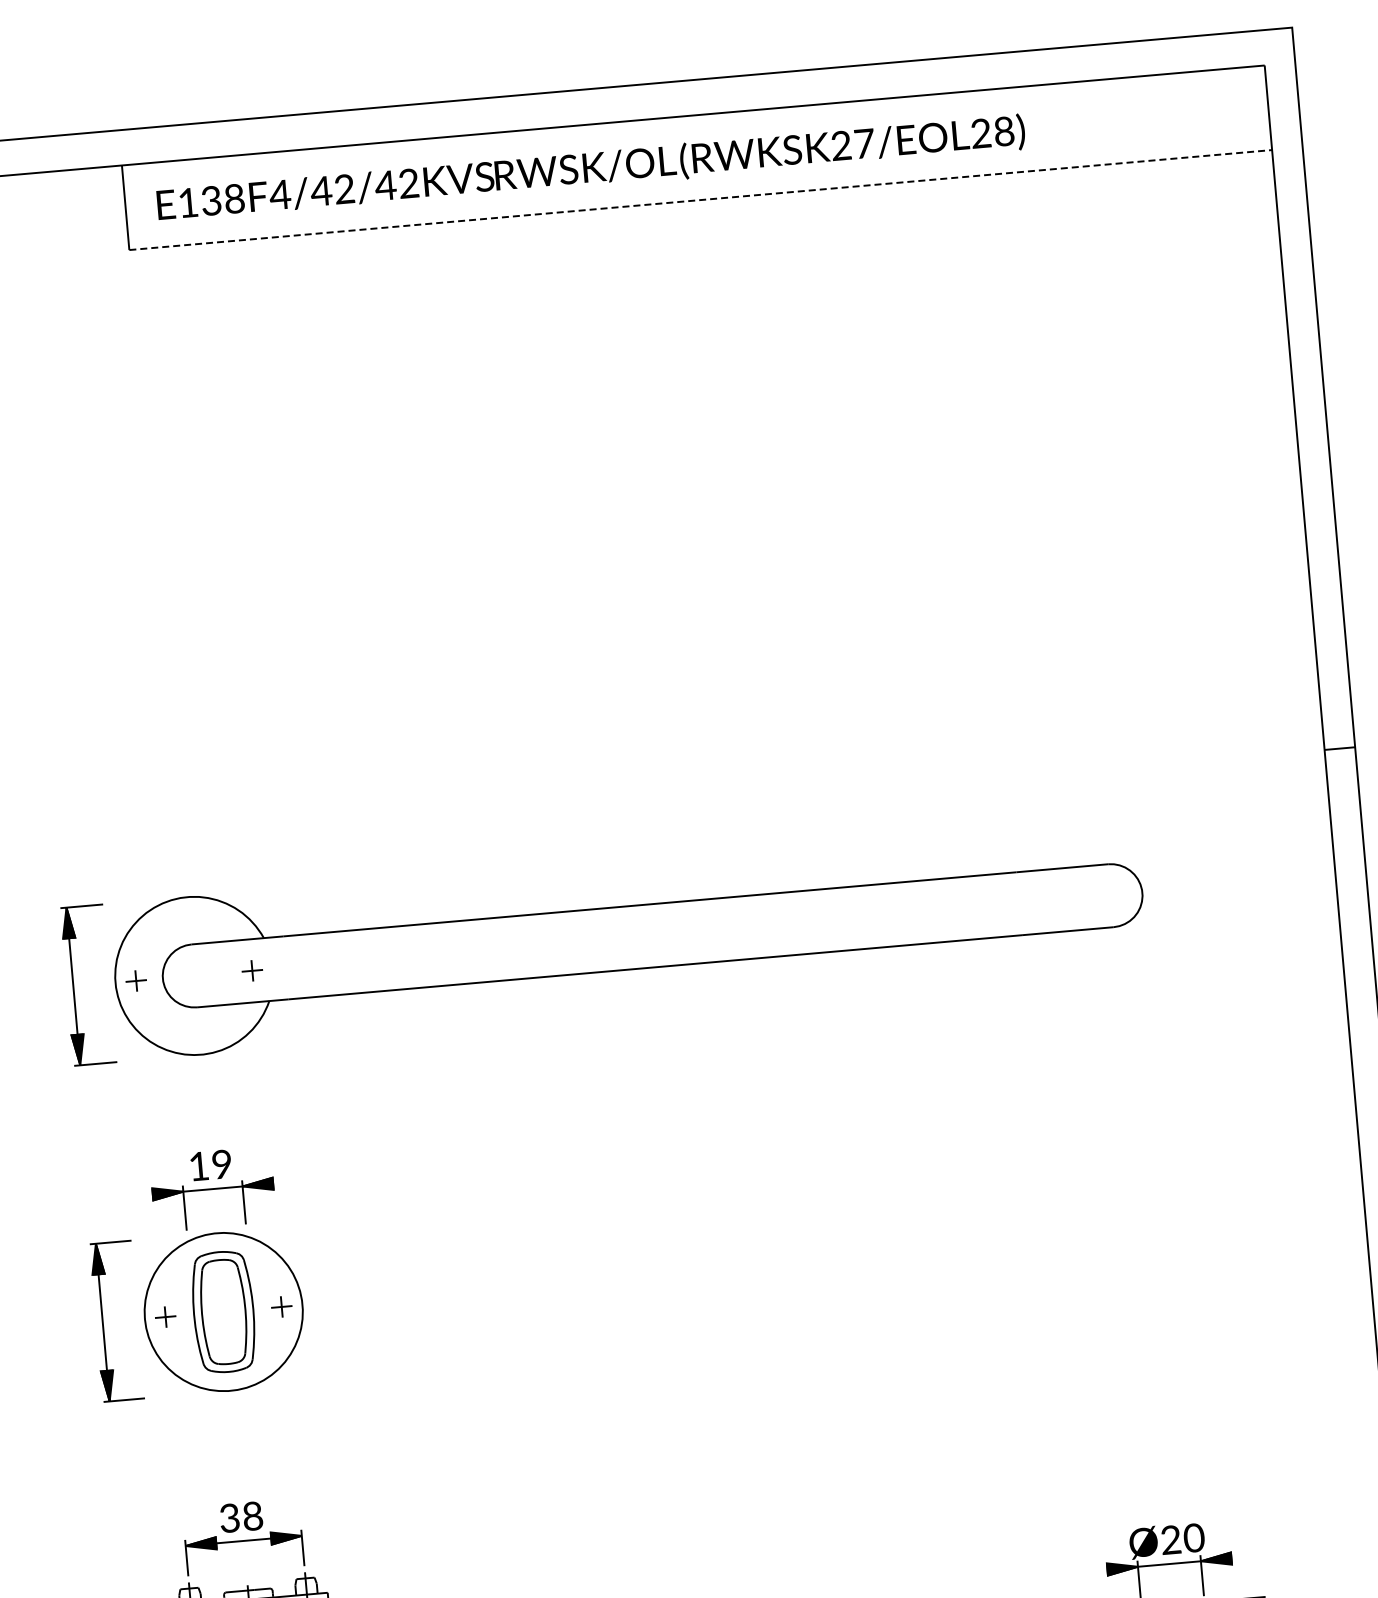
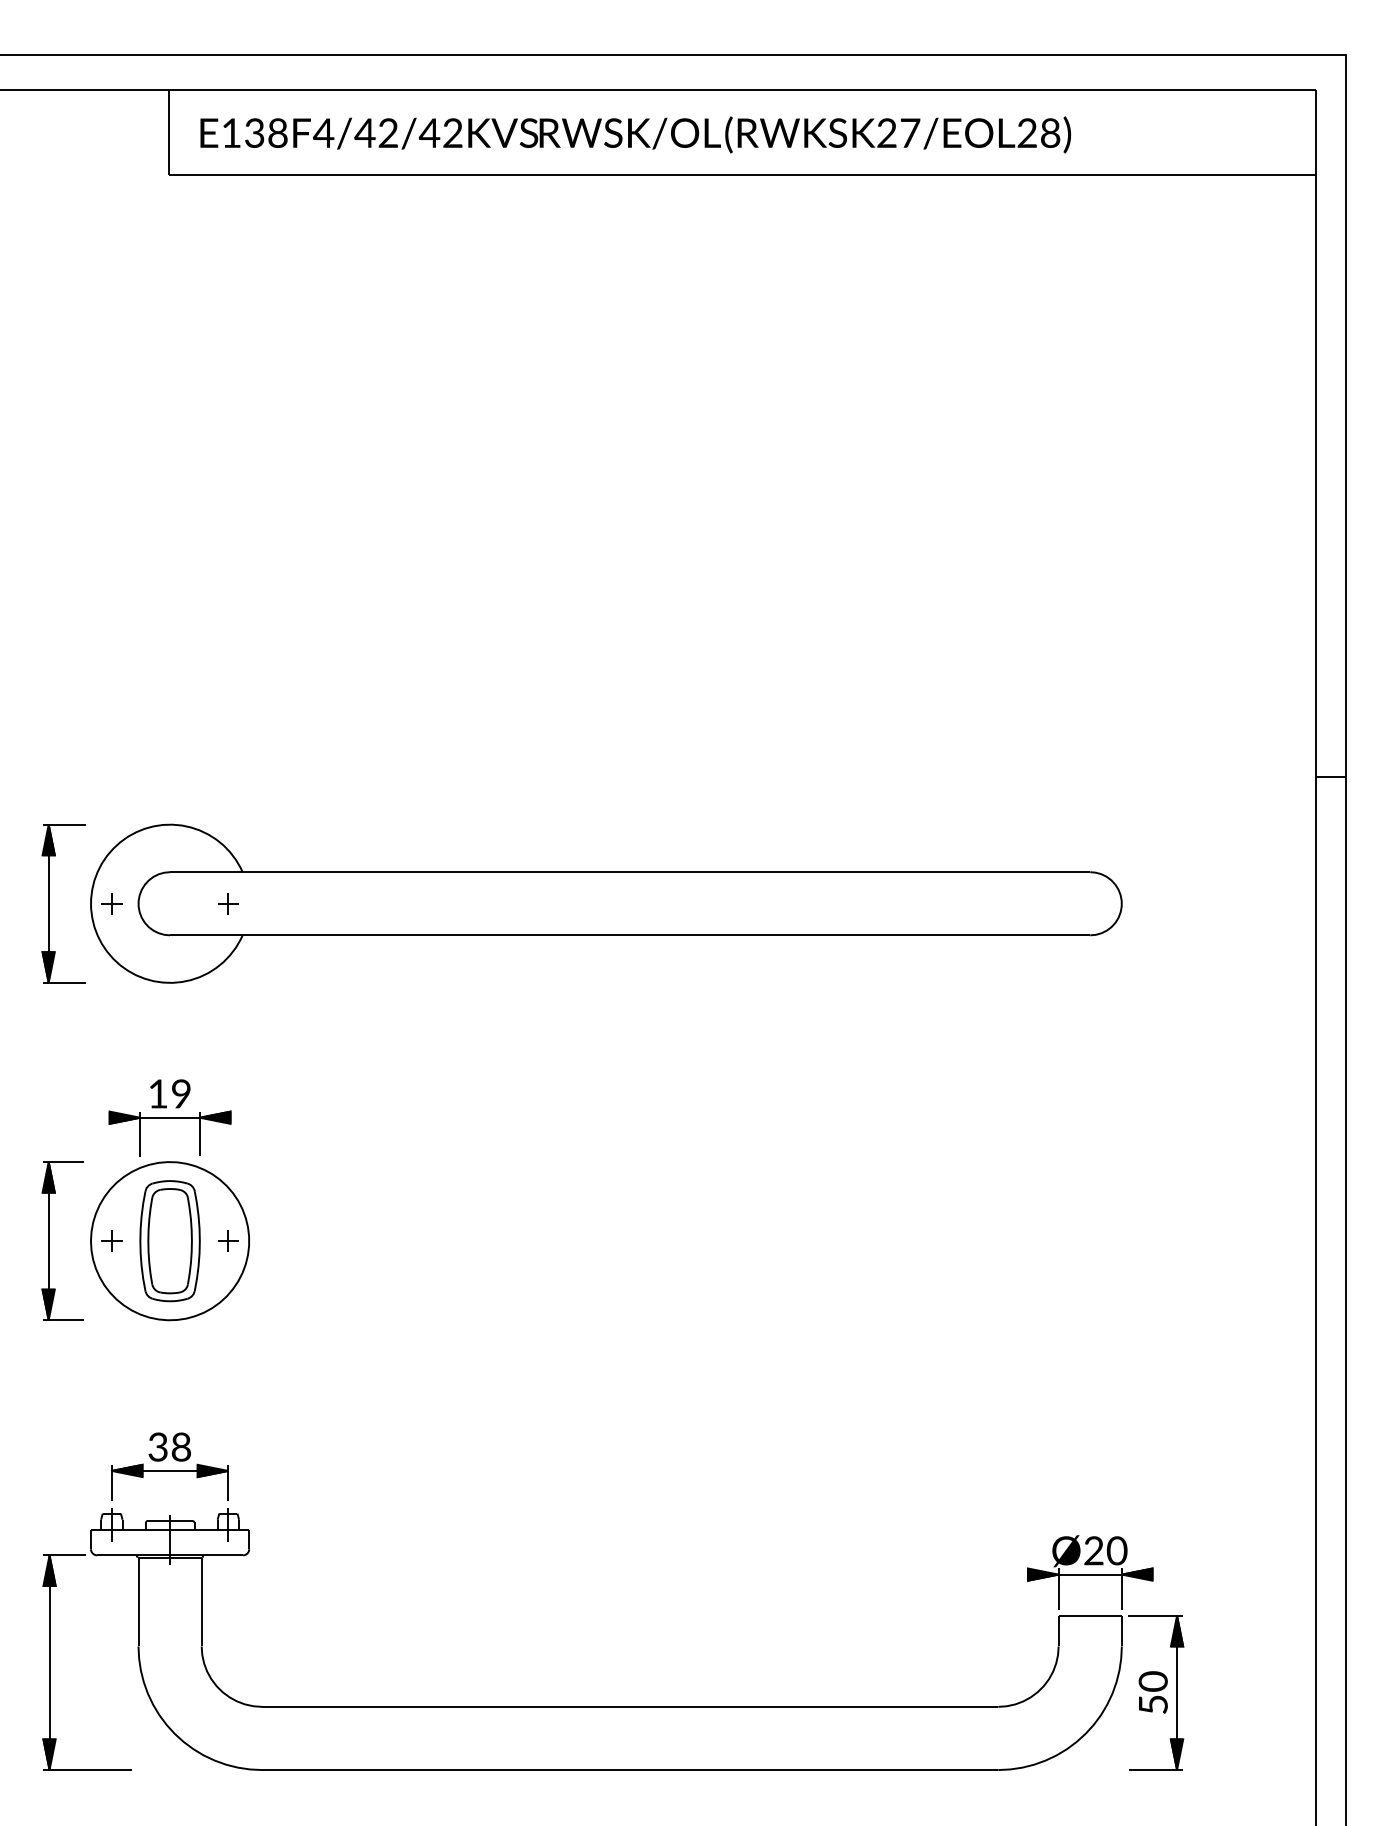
line: (701, 200) -> (742, 175), dashed -> solid

